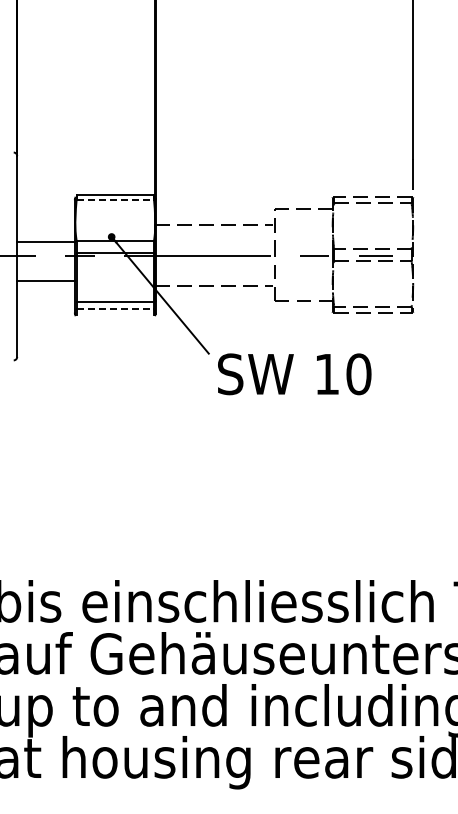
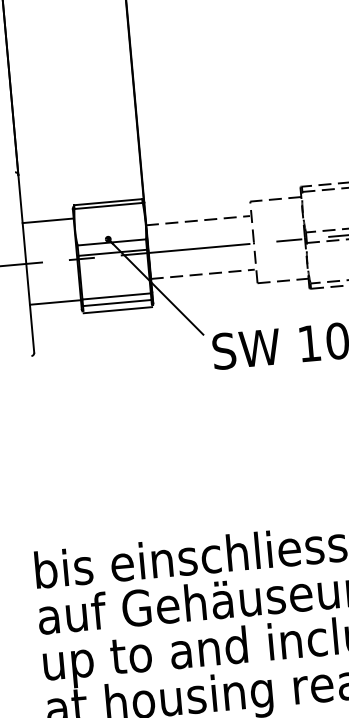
line: (115, 199) -> (108, 205), dashed -> solid
line: (45, 242) -> (47, 221), moved
line: (45, 280) -> (54, 302), moved
line: (115, 309) -> (117, 303), dashed -> solid
line: (115, 317) -> (118, 310), added

